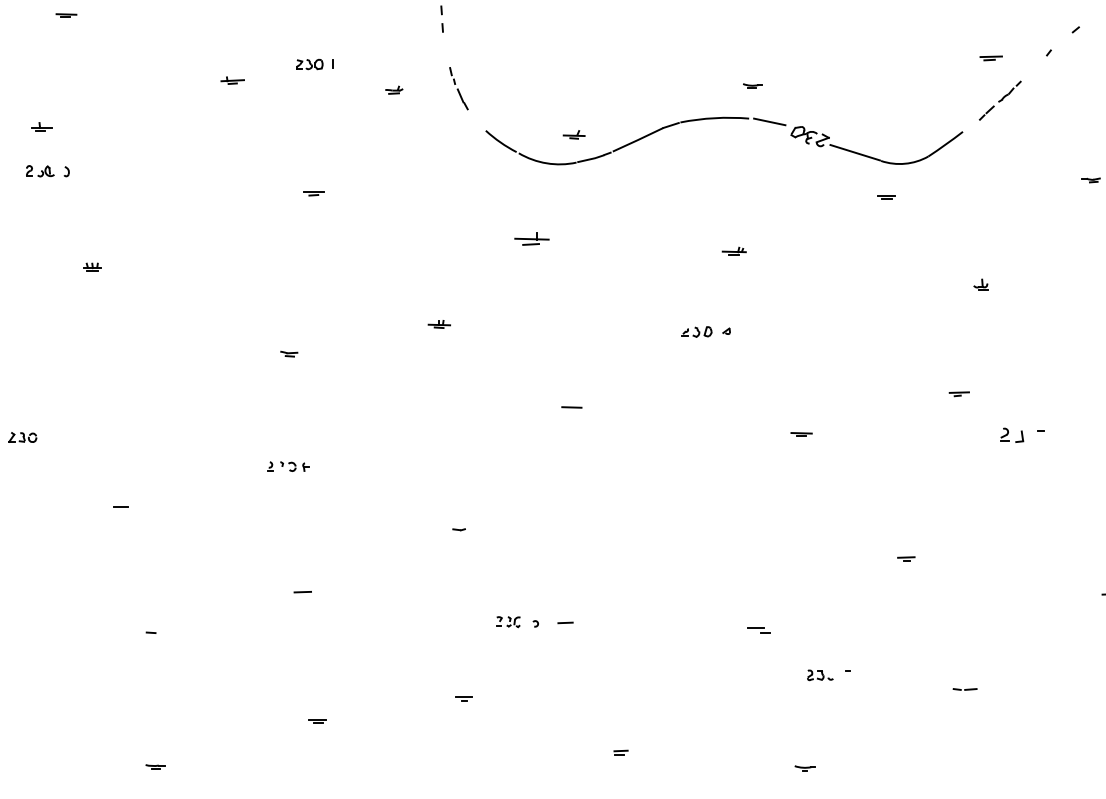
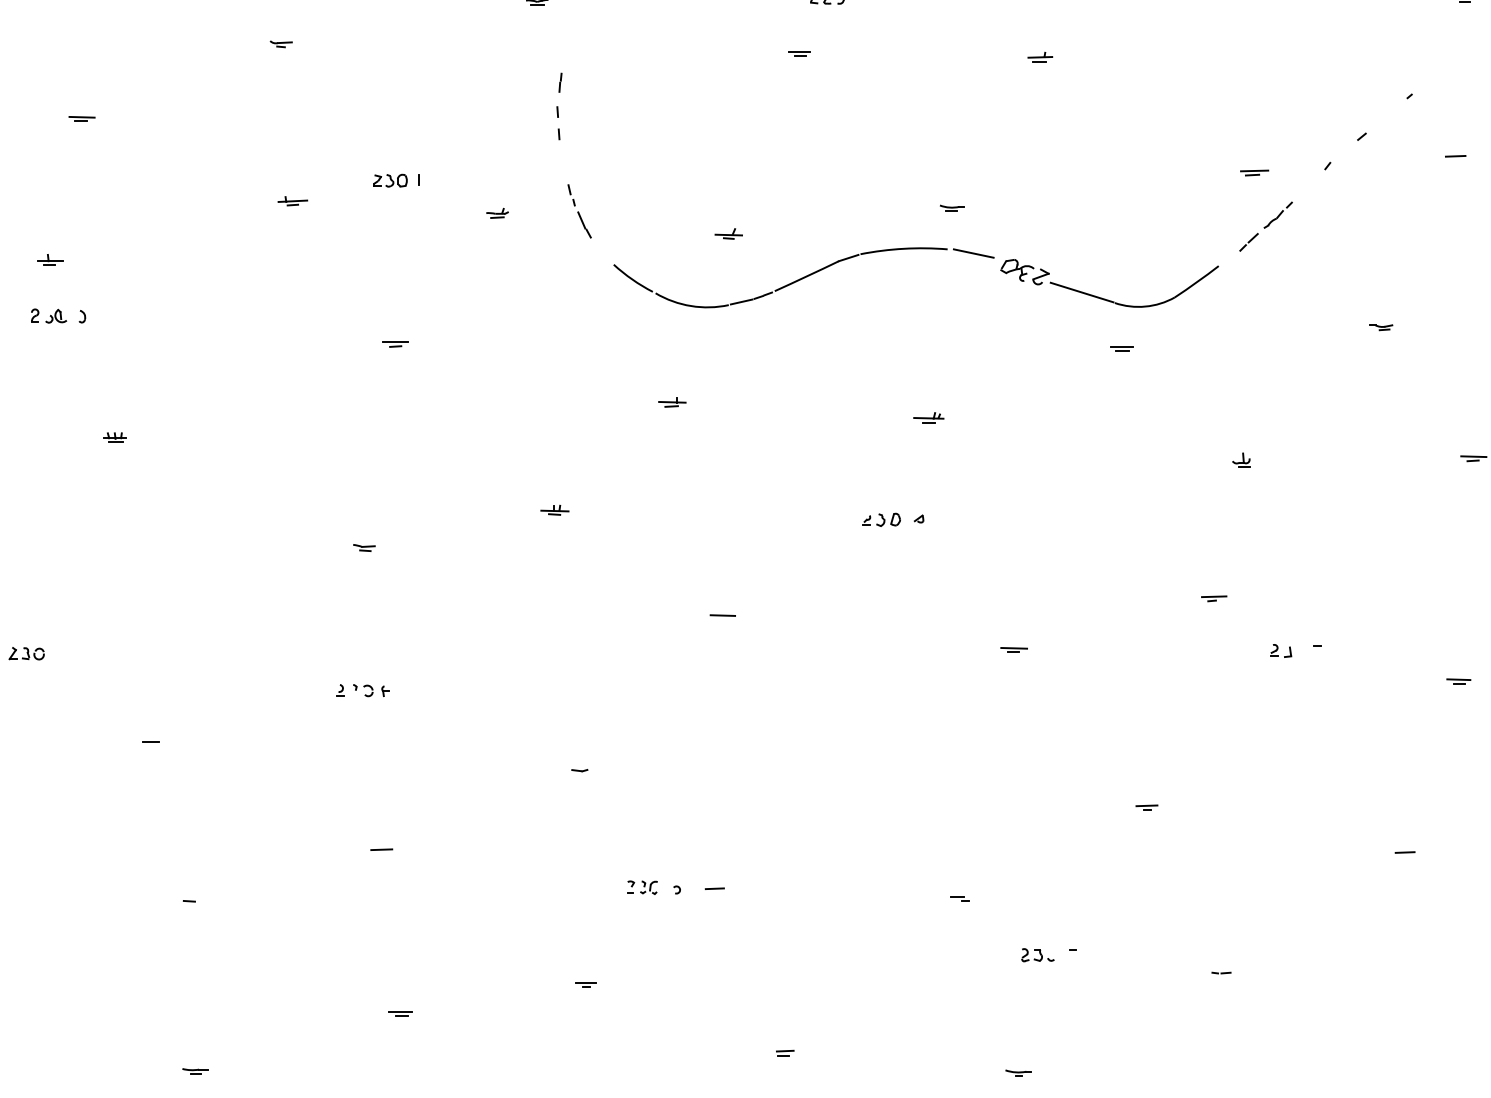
part: (573, 134) -> (728, 233), moved
part: (532, 239) -> (672, 402), size x0.62
part: (1012, 435) -> (1281, 650), size x0.71
part: (758, 630) -> (959, 898), size x0.62
part: (965, 688) -> (1221, 972), size x0.62

